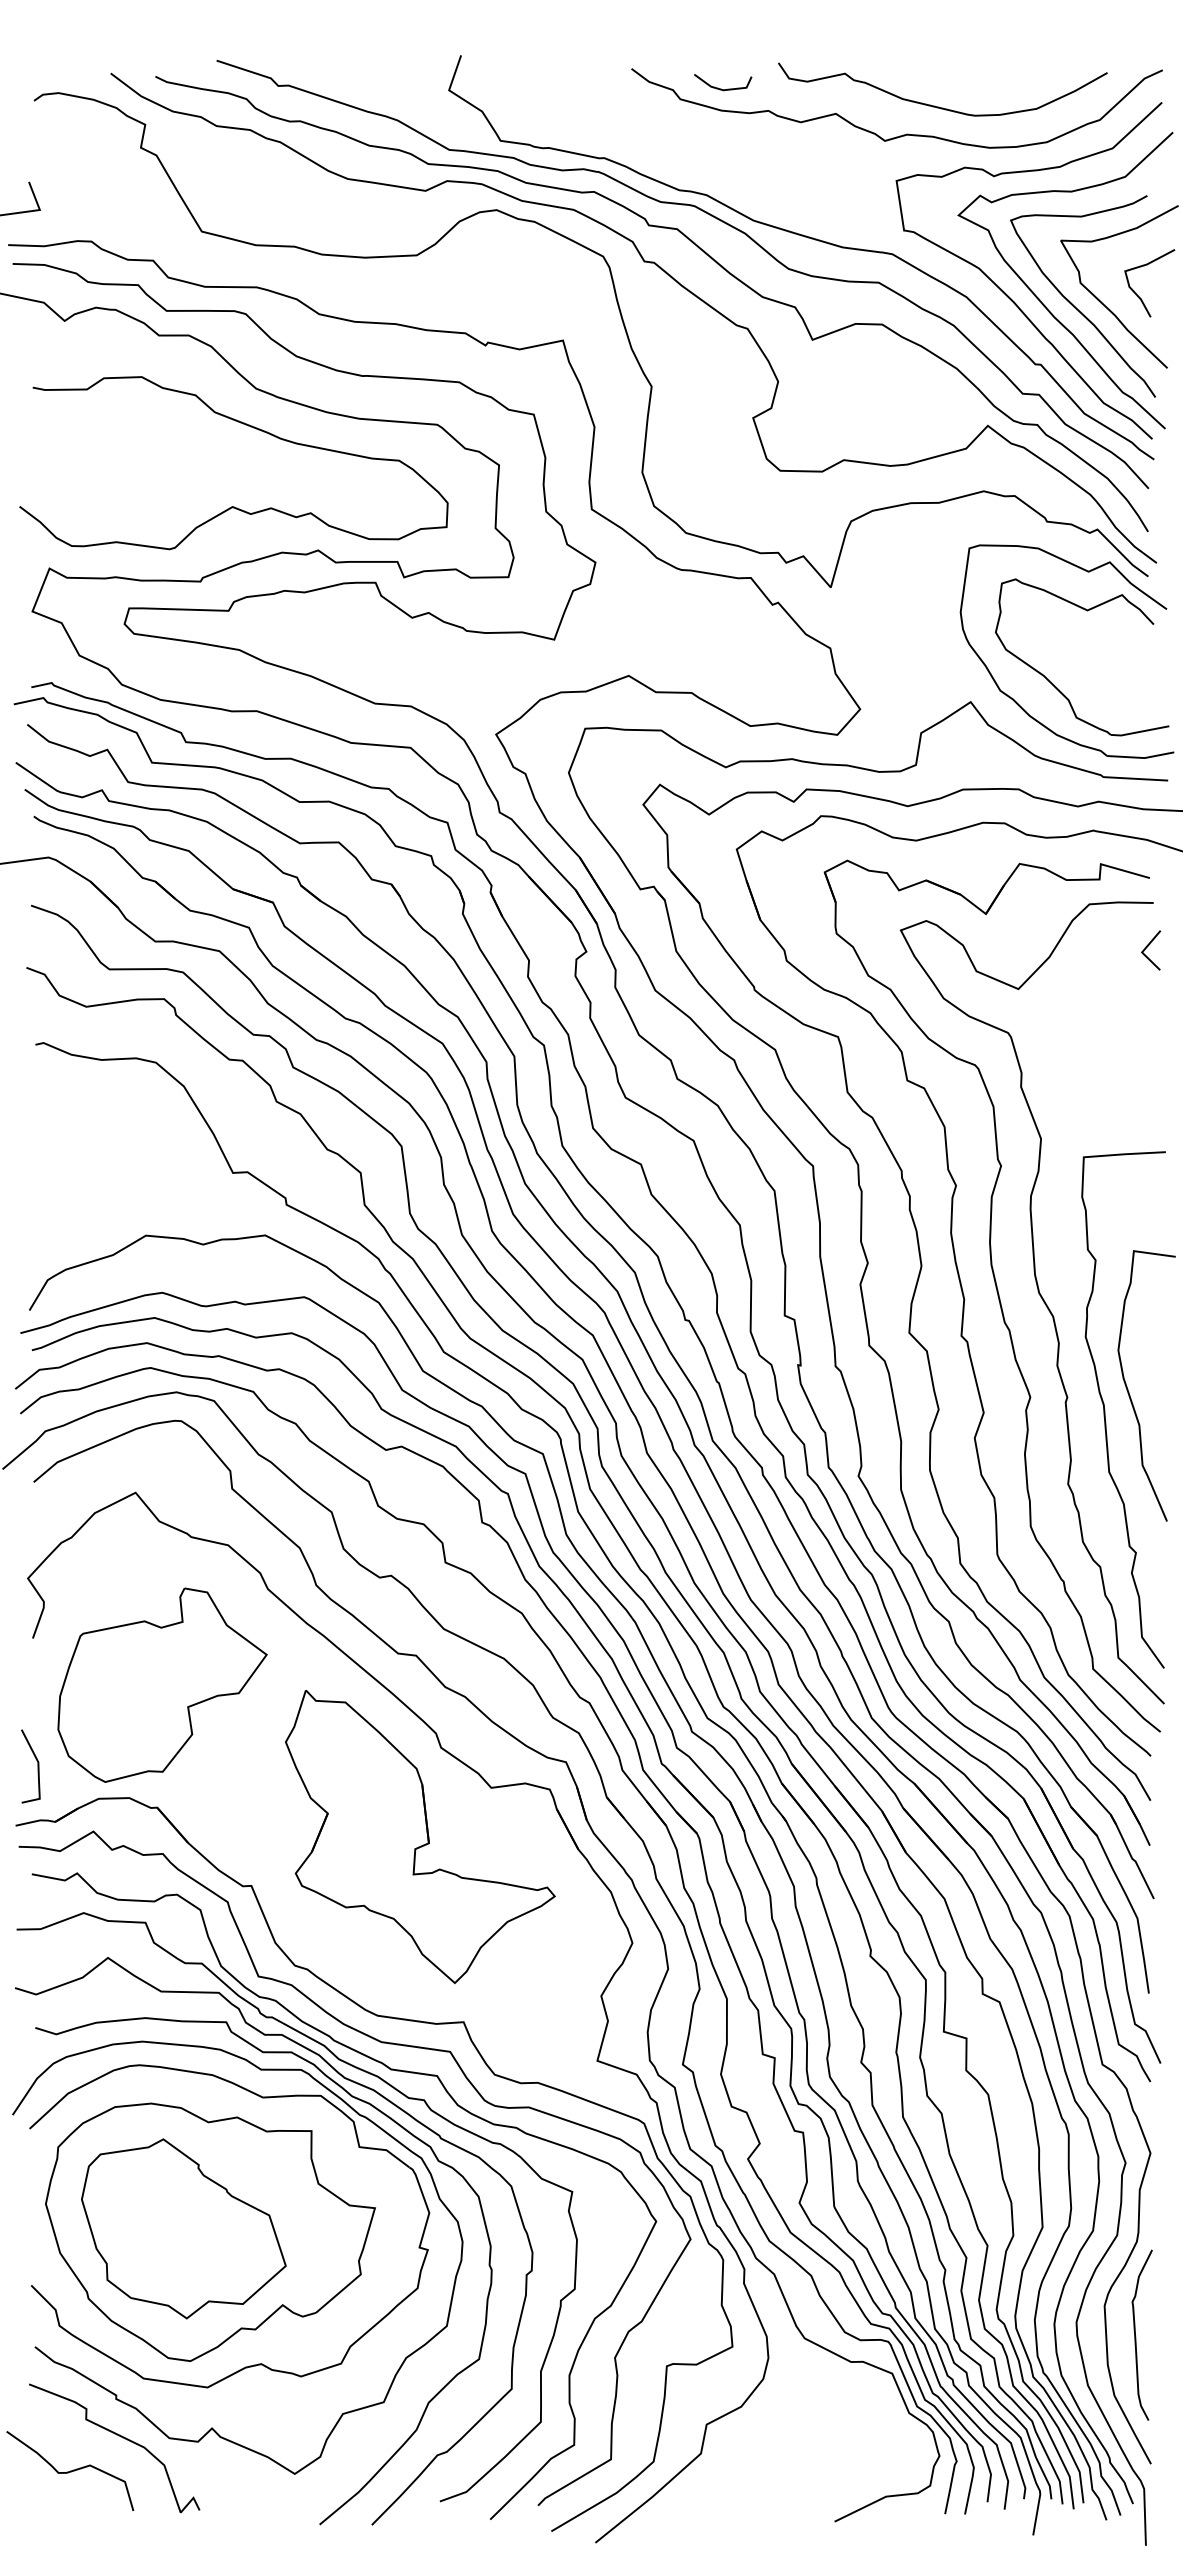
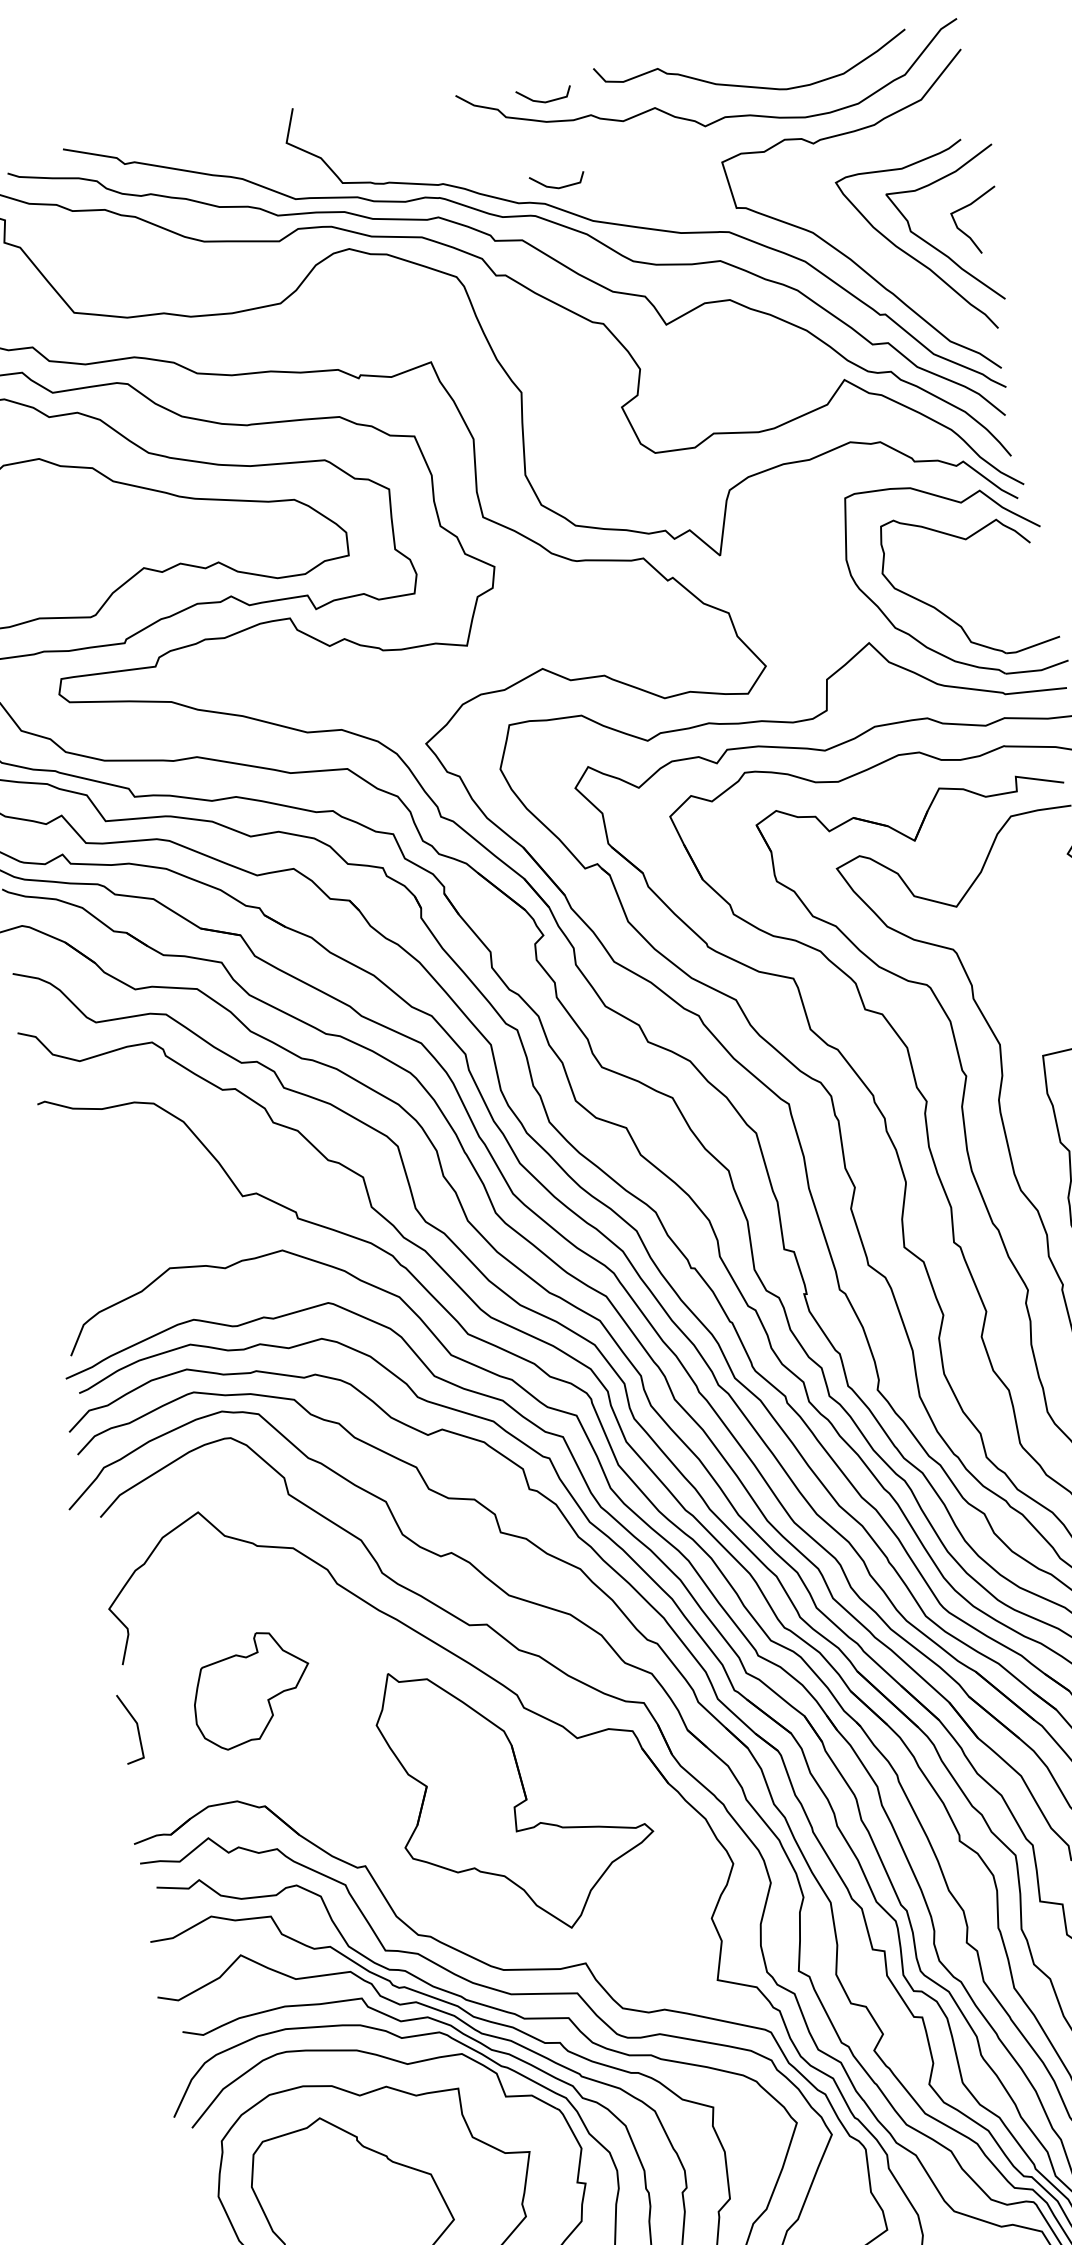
line: (721, 179) -> (556, 186), added
curve: (1040, 299) -> (875, 252), removed
part: (162, 1684) -> (251, 1689), size x0.6
line: (37, 1766) -> (136, 1727), moved

